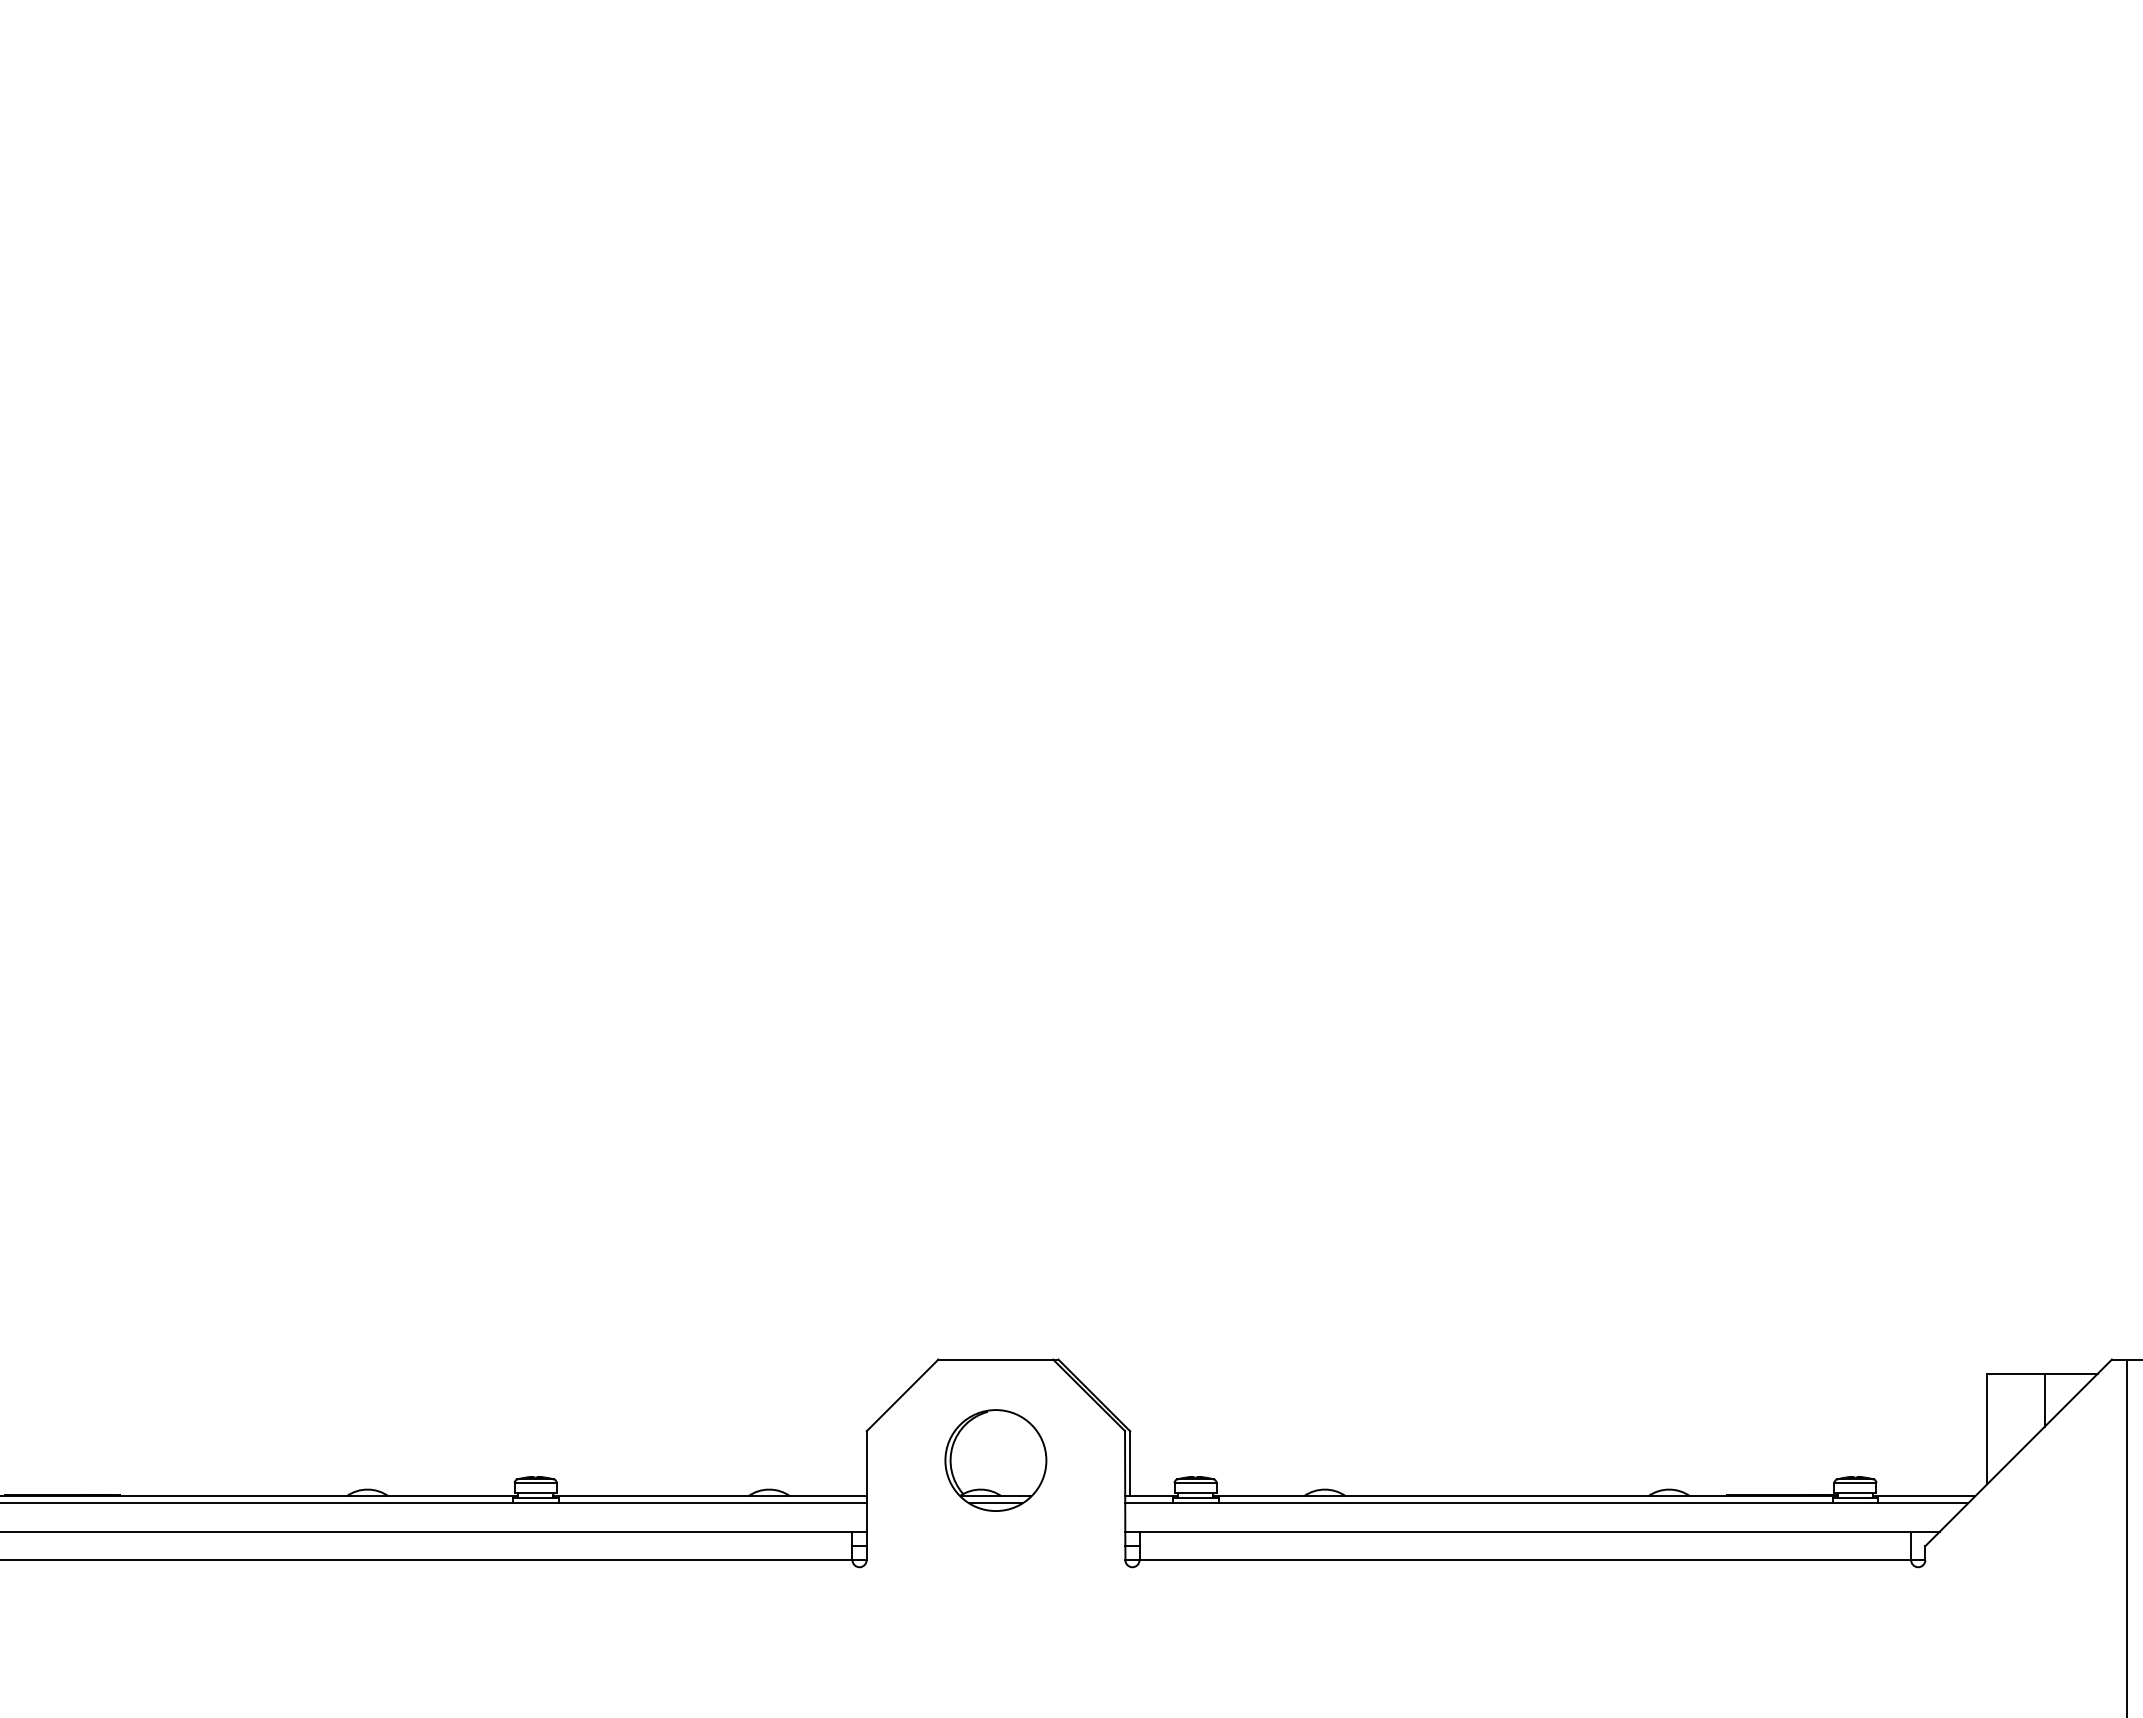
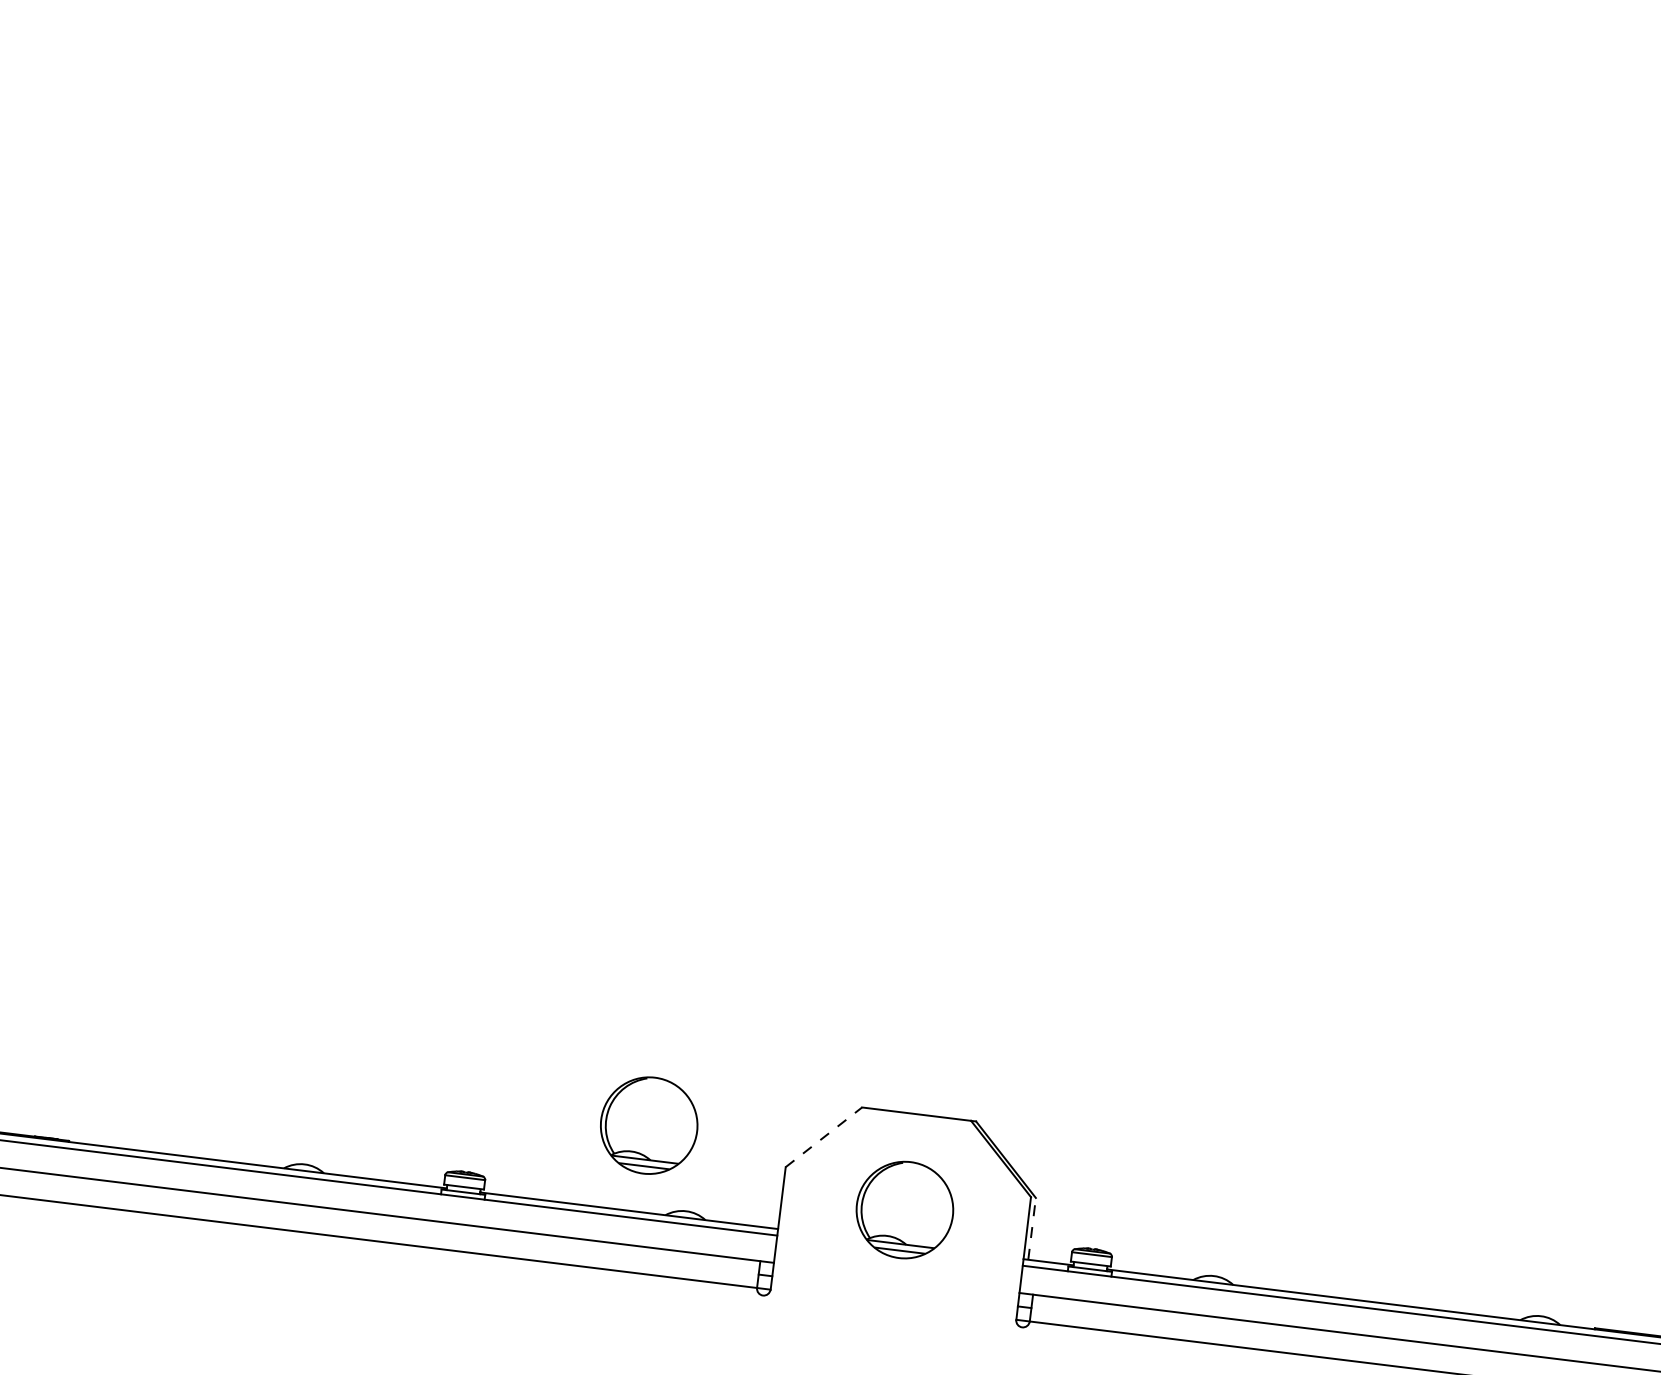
line: (902, 1395) -> (823, 1137), solid -> dashed
part: (719, 1405) -> (648, 1125), added
line: (1130, 1463) -> (1032, 1228), solid -> dashed

